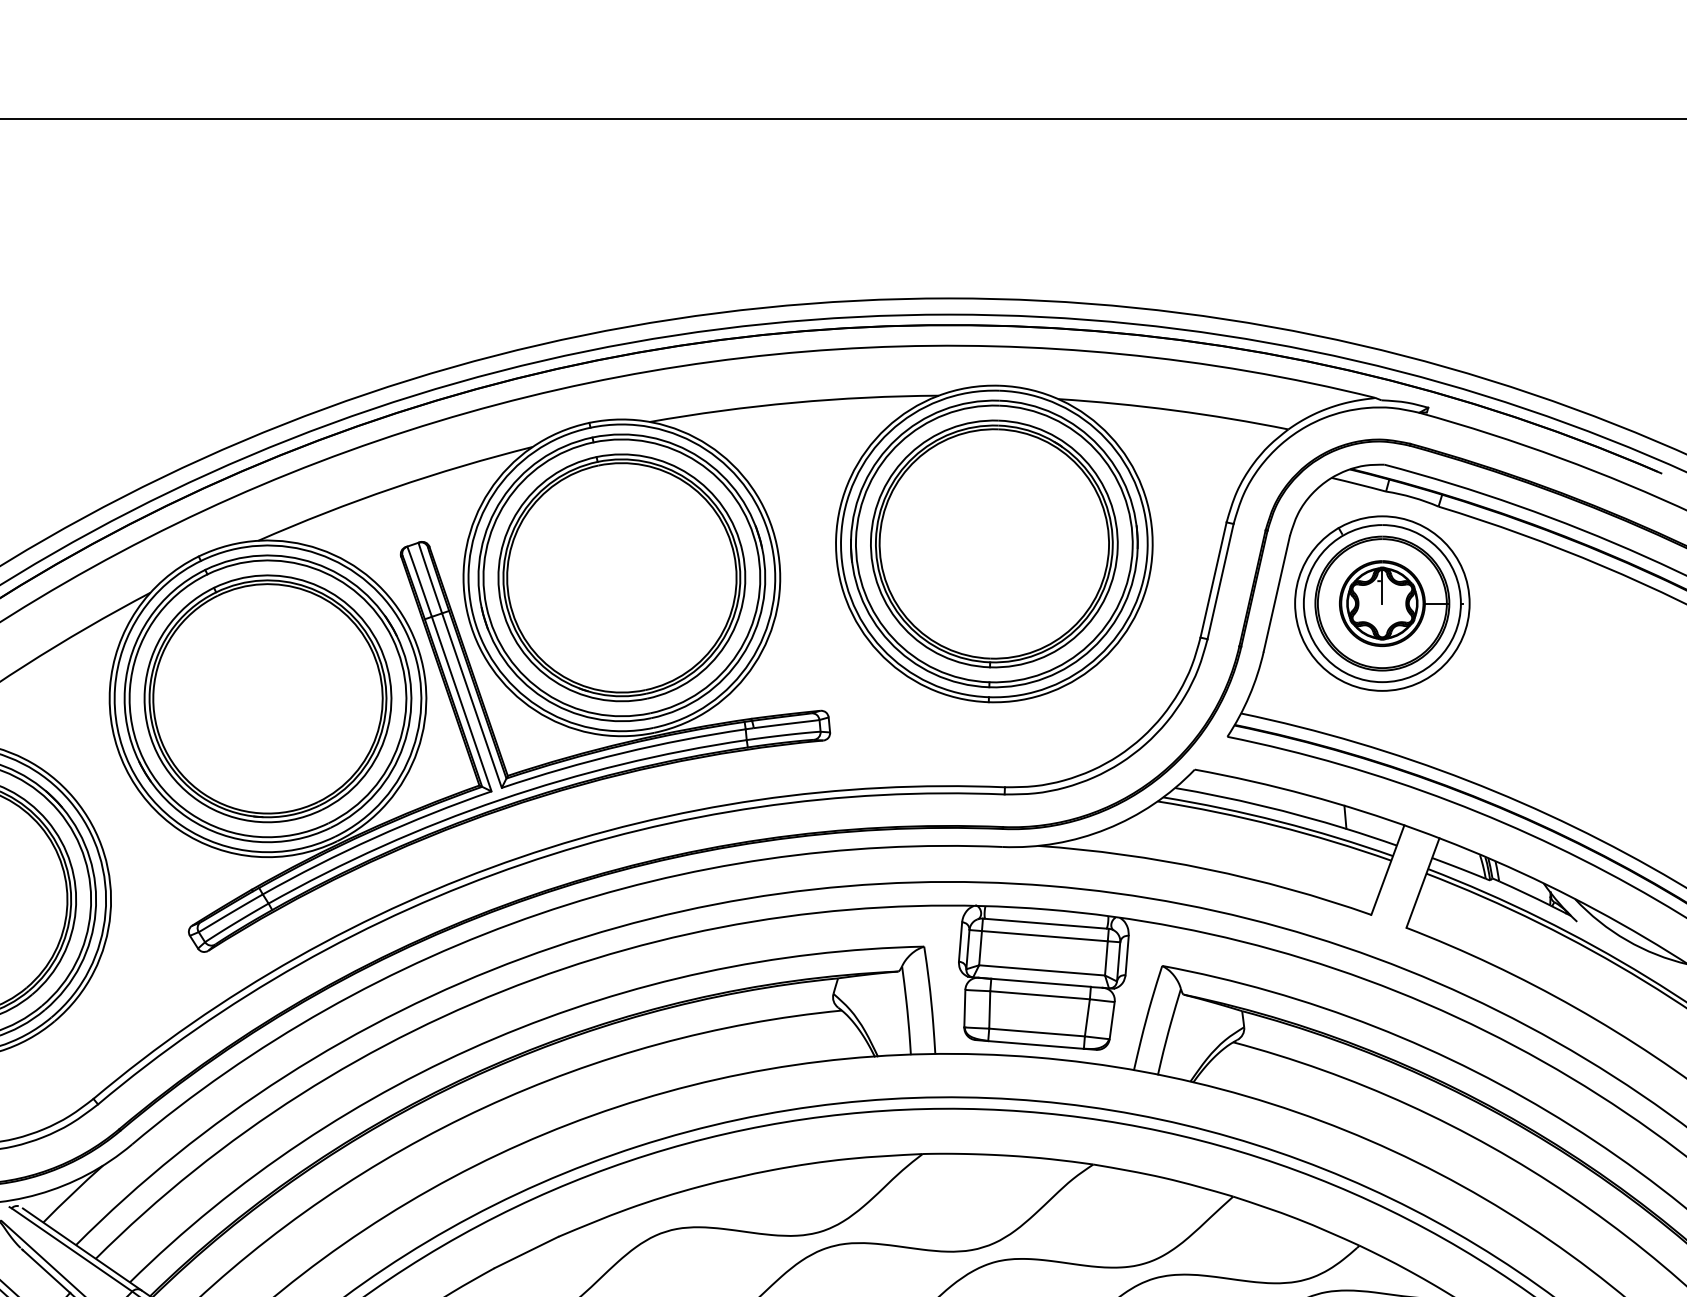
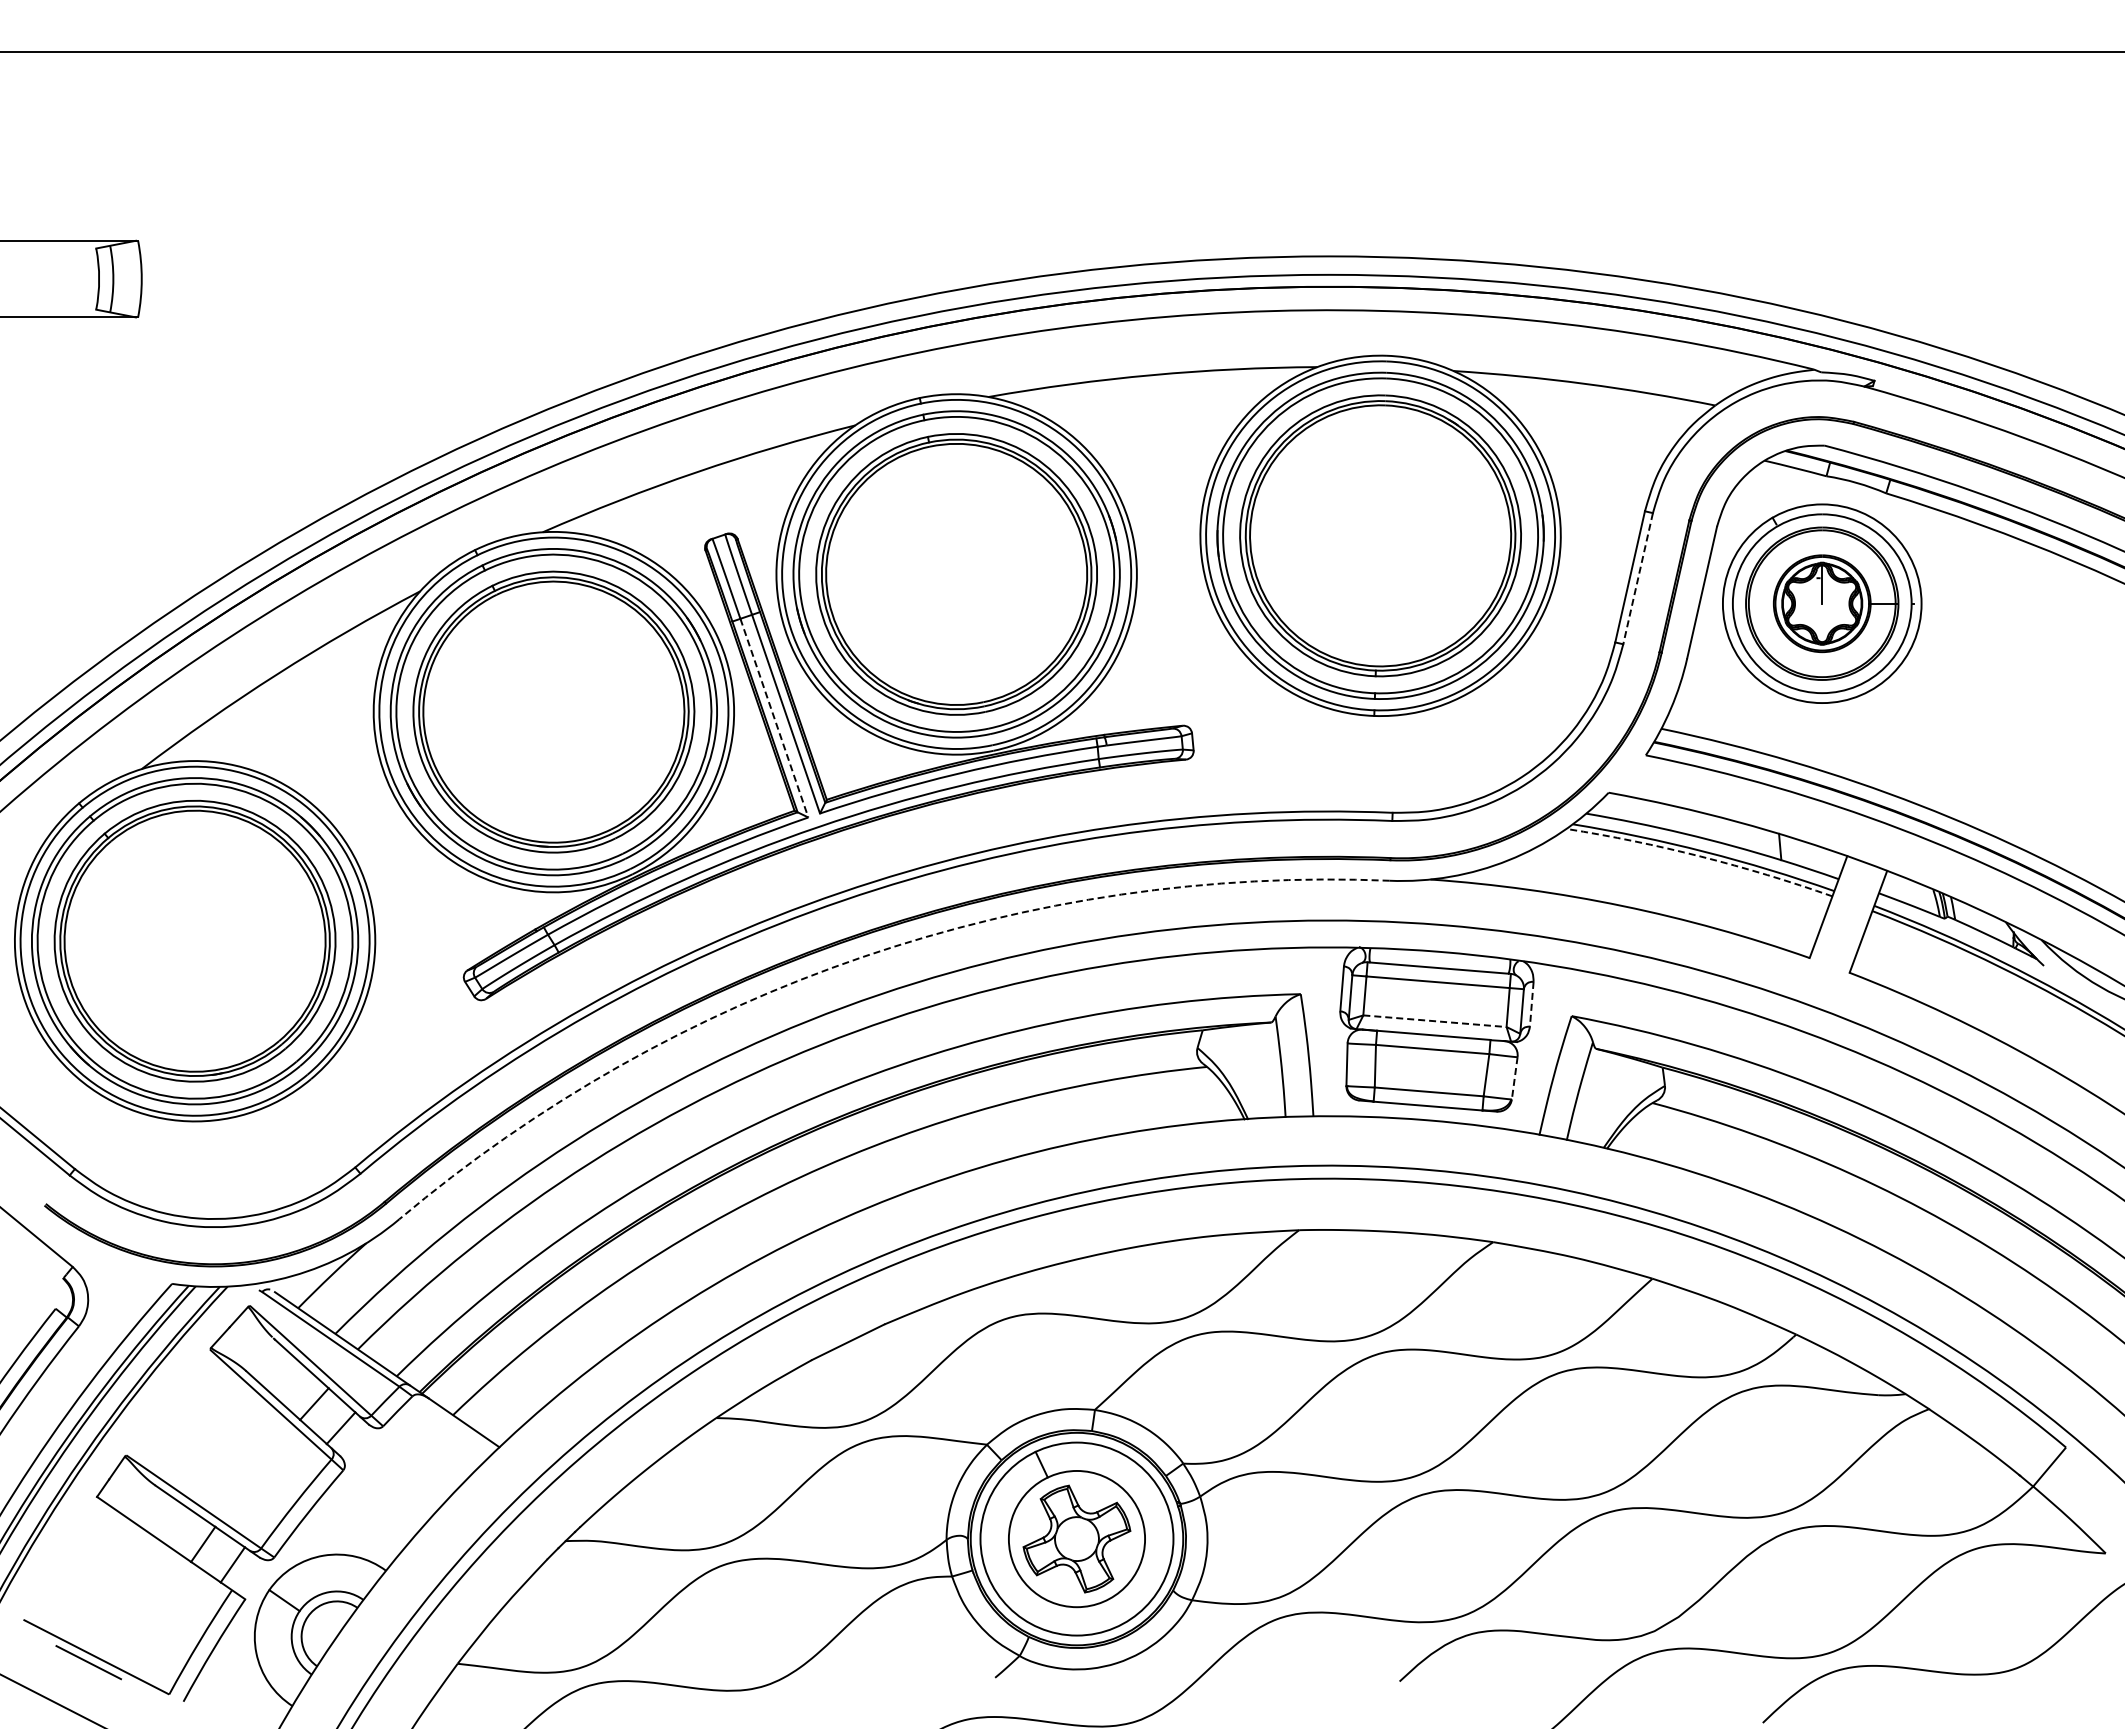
line: (1220, 582) -> (1637, 579), solid -> dashed
line: (461, 704) -> (774, 718), solid -> dashed
arc: (1276, 825) -> (1701, 856), solid -> dashed
arc: (539, 914) -> (862, 957), solid -> dashed
line: (1126, 955) -> (1531, 1004), solid -> dashed
line: (1041, 970) -> (1434, 1021), solid -> dashed
line: (1111, 1020) -> (1514, 1078), solid -> dashed

